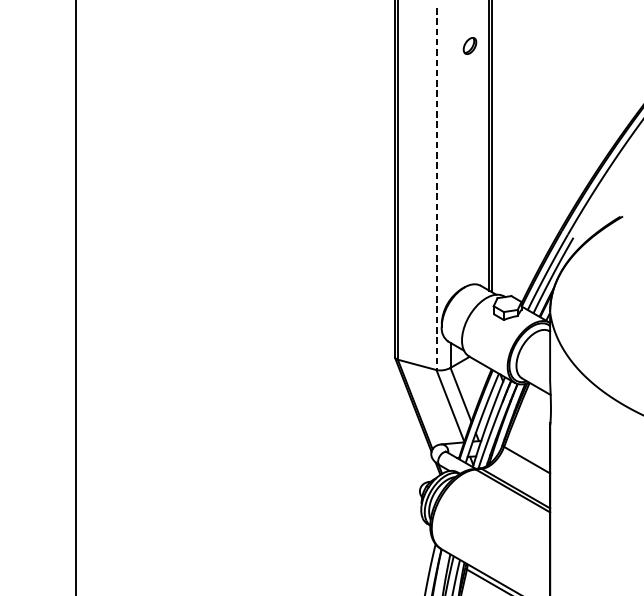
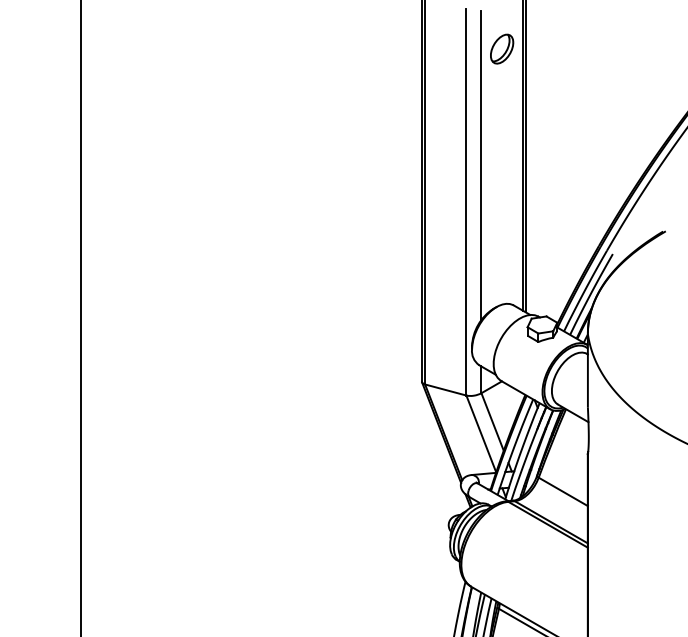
part: (470, 45) -> (502, 48), size x1.67
line: (450, 154) -> (481, 165), added
line: (436, 189) -> (466, 202), dashed -> solid

